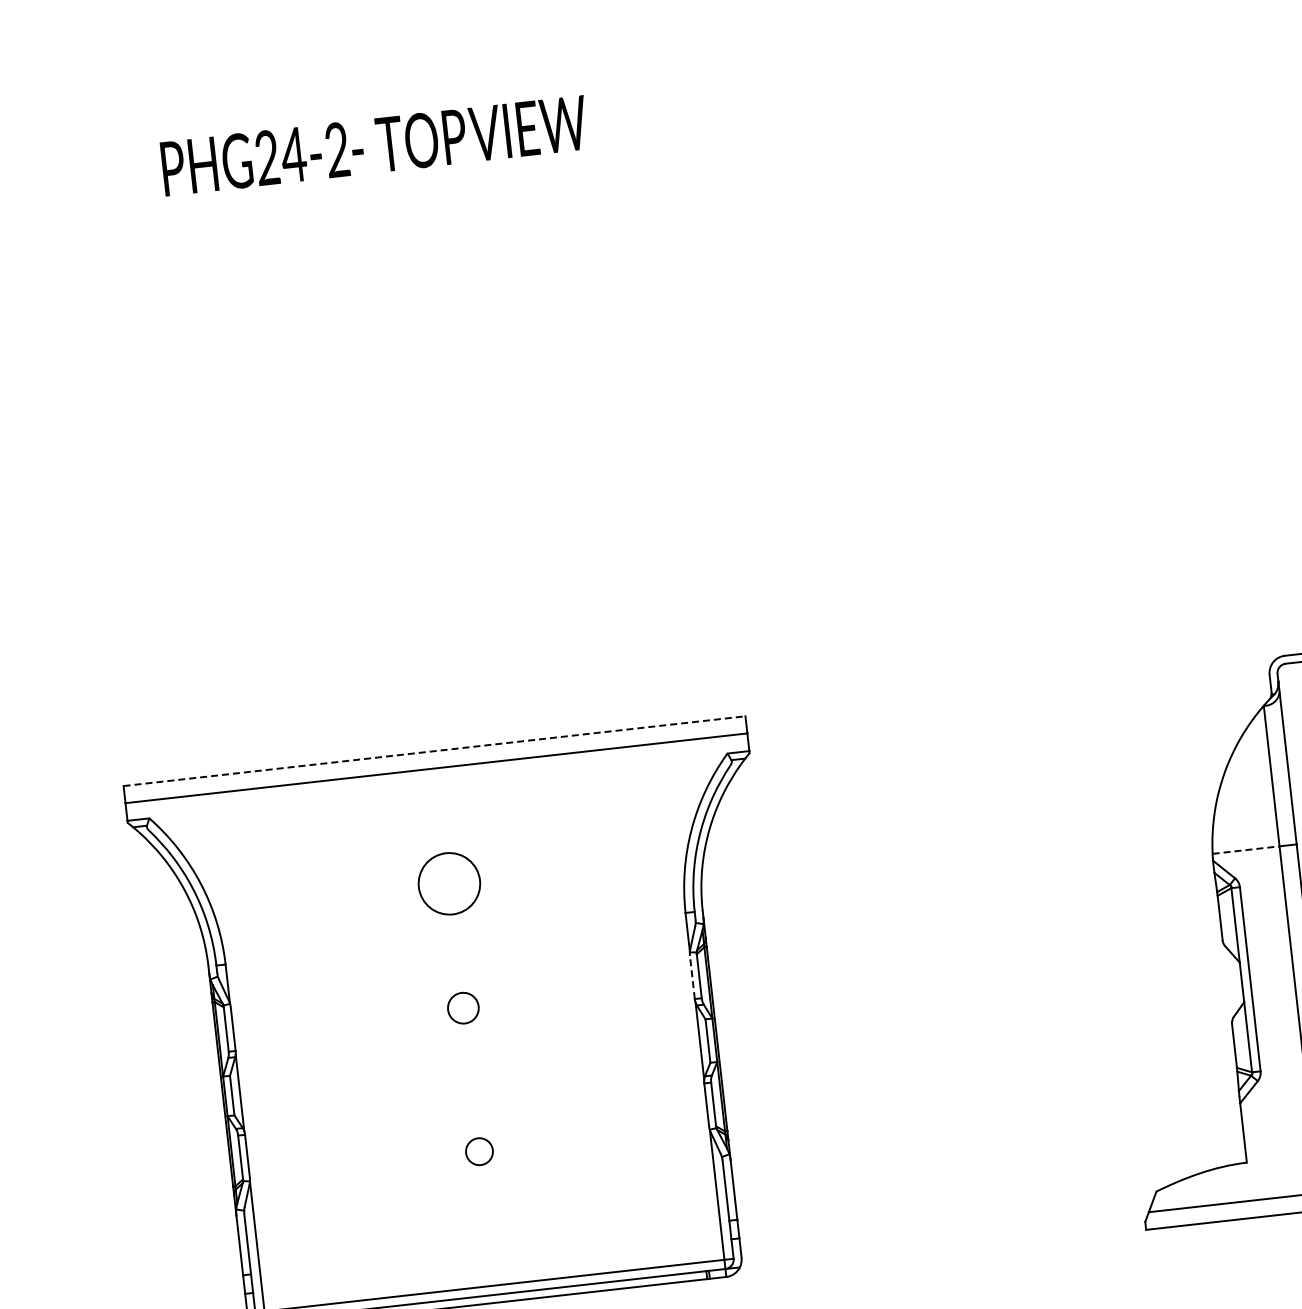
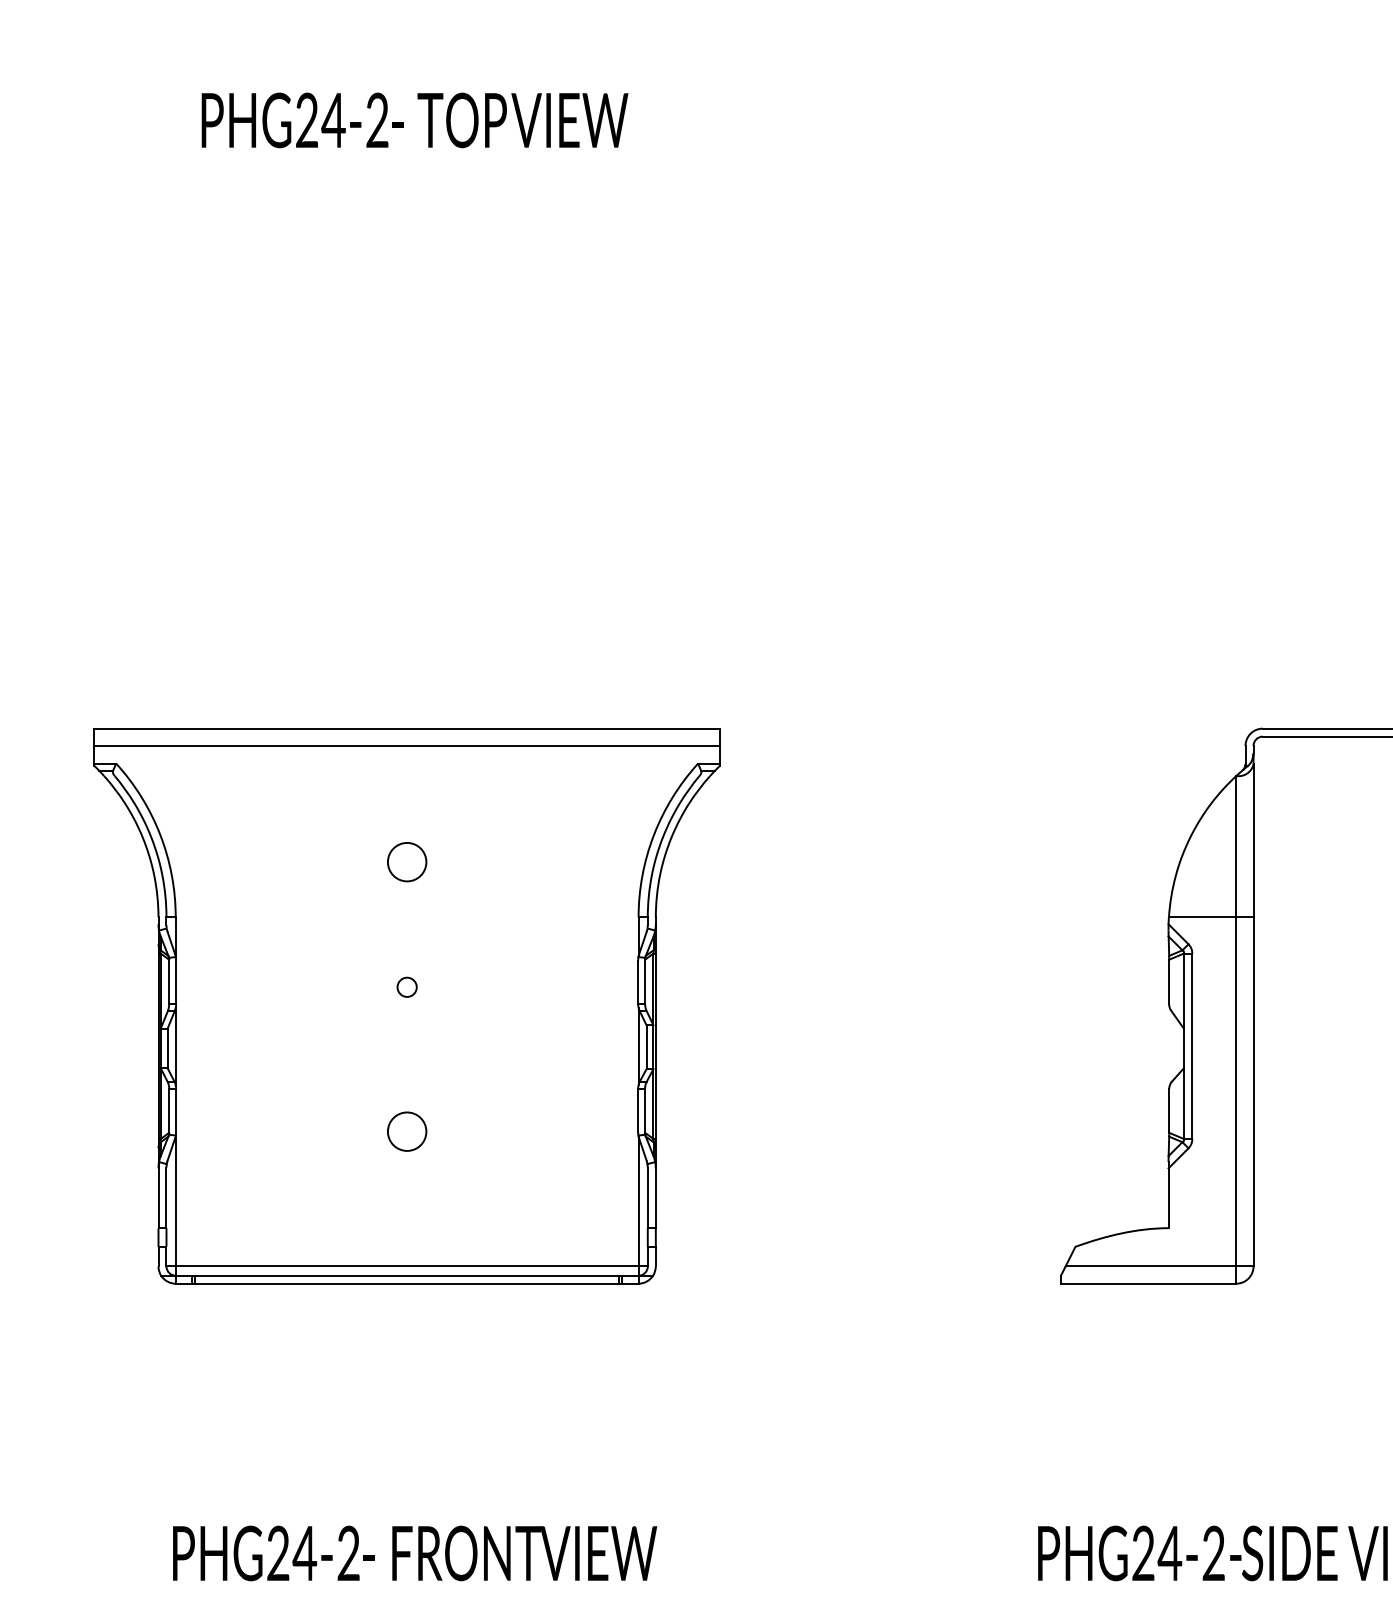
line: (434, 750) -> (407, 728), dashed -> solid
line: (1245, 850) -> (1202, 917), dashed -> solid
circle: (448, 883) -> (406, 861), size x0.62
line: (692, 977) -> (638, 982), dashed -> solid
circle: (462, 1007) -> (406, 986), size x0.62
circle: (478, 1151) -> (406, 1131), size x1.43

